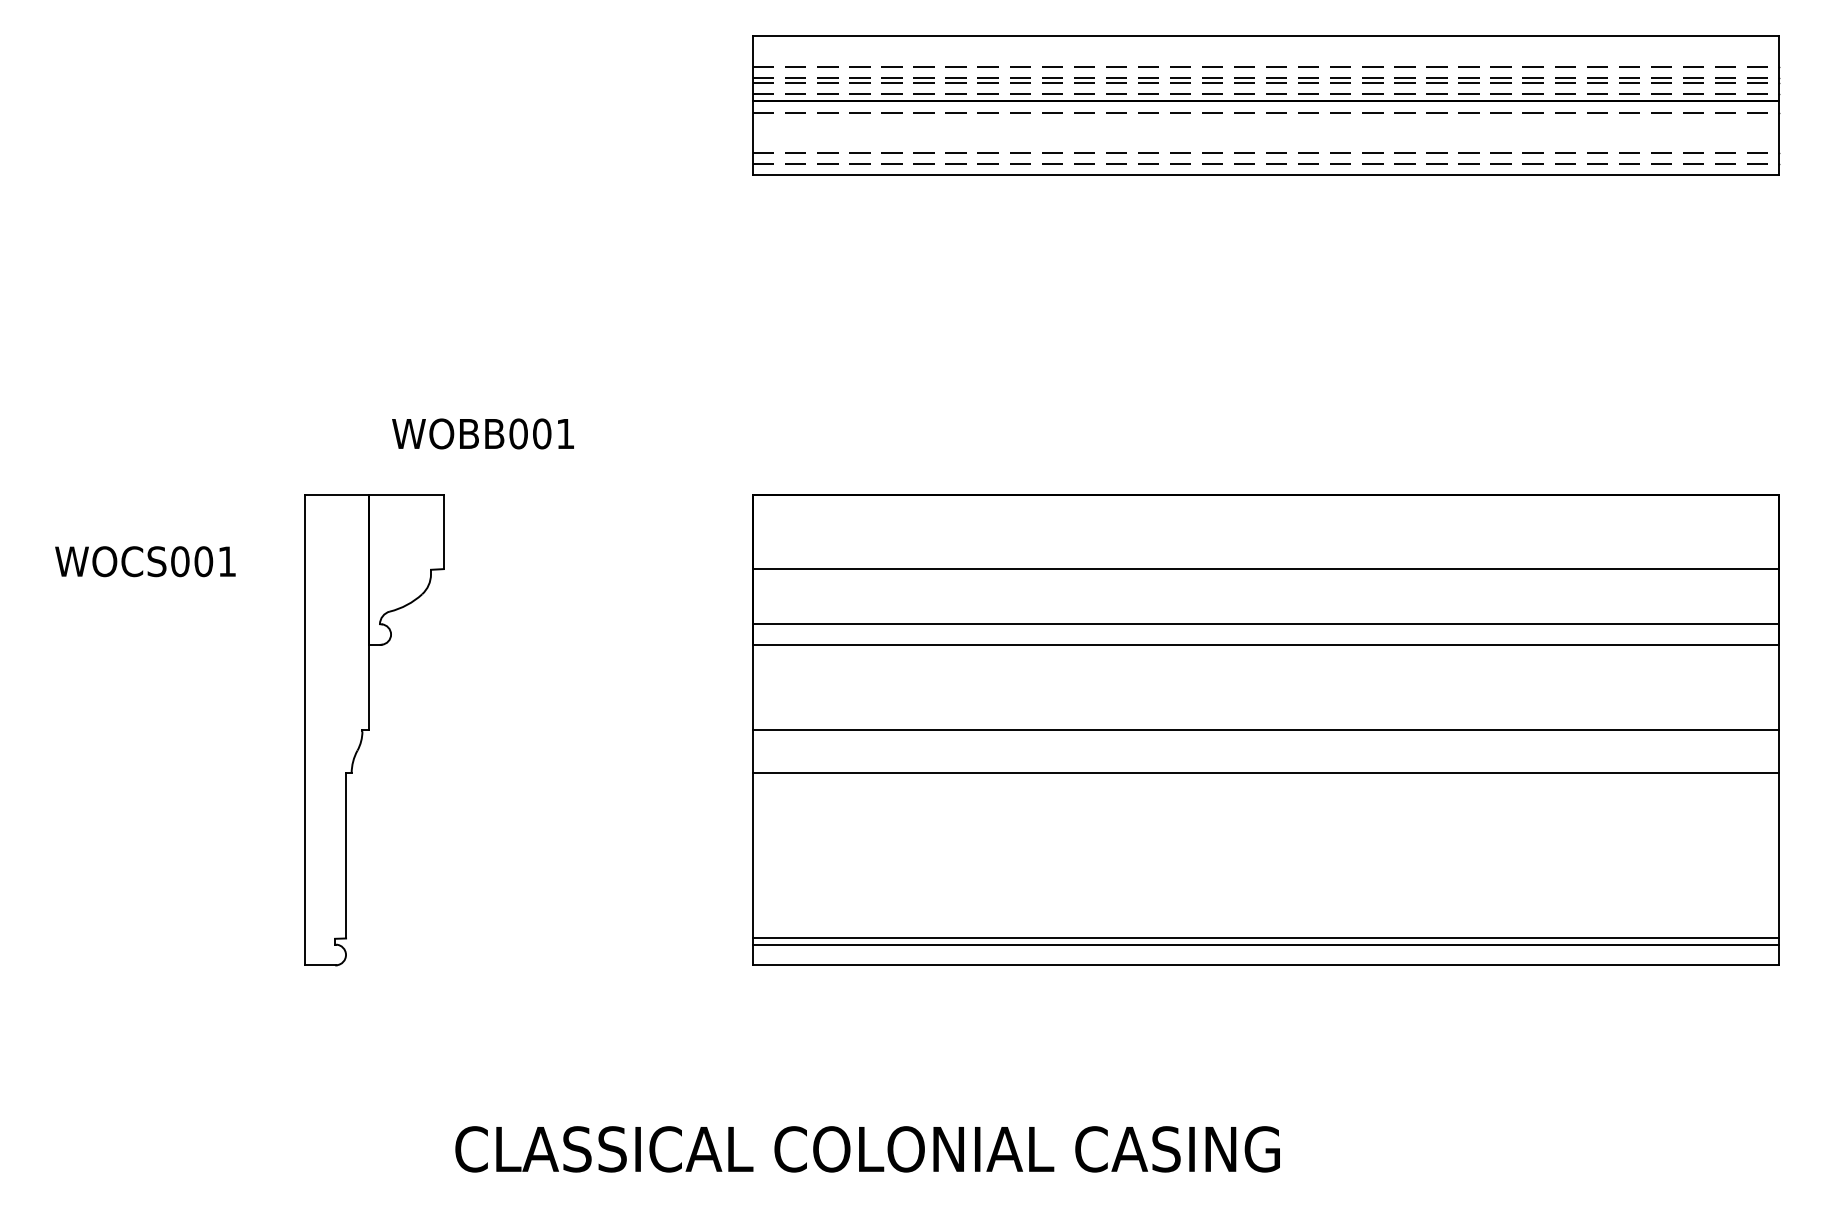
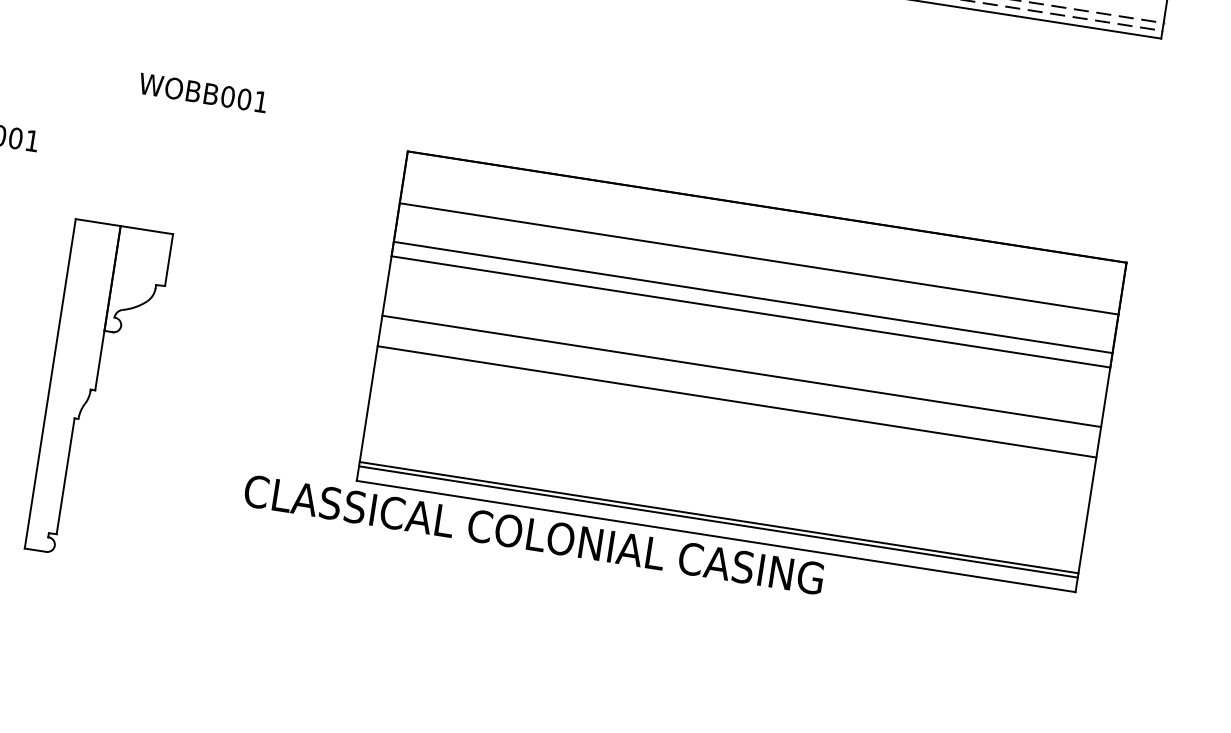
text: (482, 433) -> (202, 92), moved
part: (374, 730) -> (99, 391), moved
text: (867, 1149) -> (533, 534), moved

